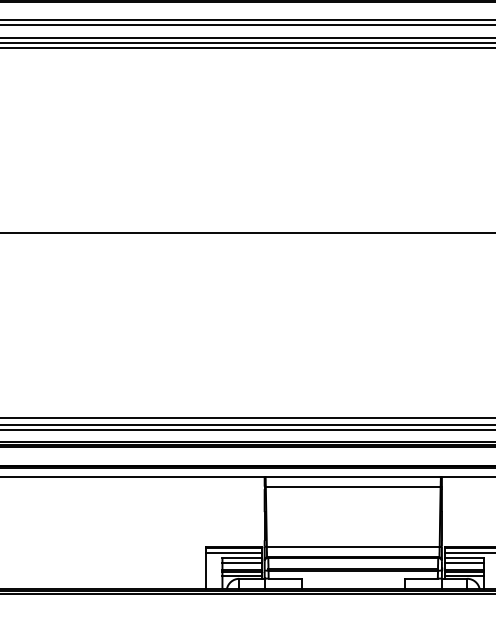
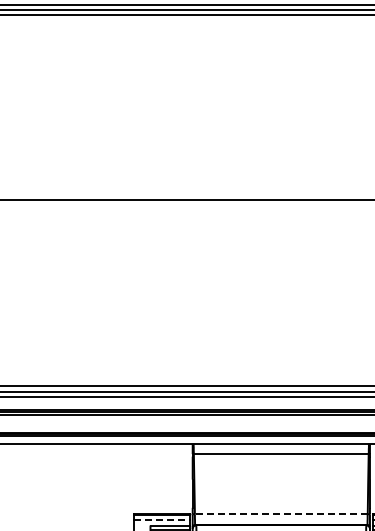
line: (352, 546) -> (280, 514), solid -> dashed
line: (233, 552) -> (161, 520), solid -> dashed

